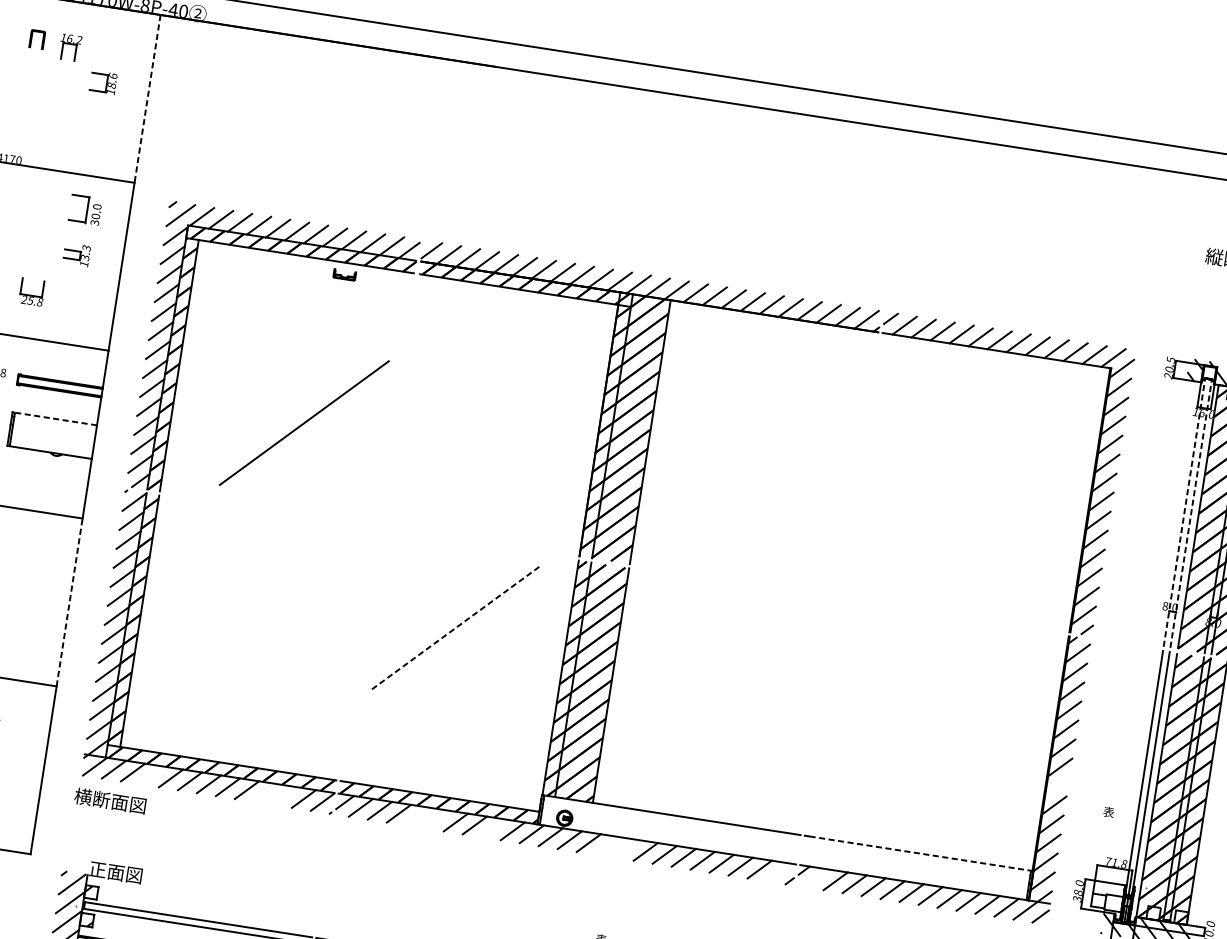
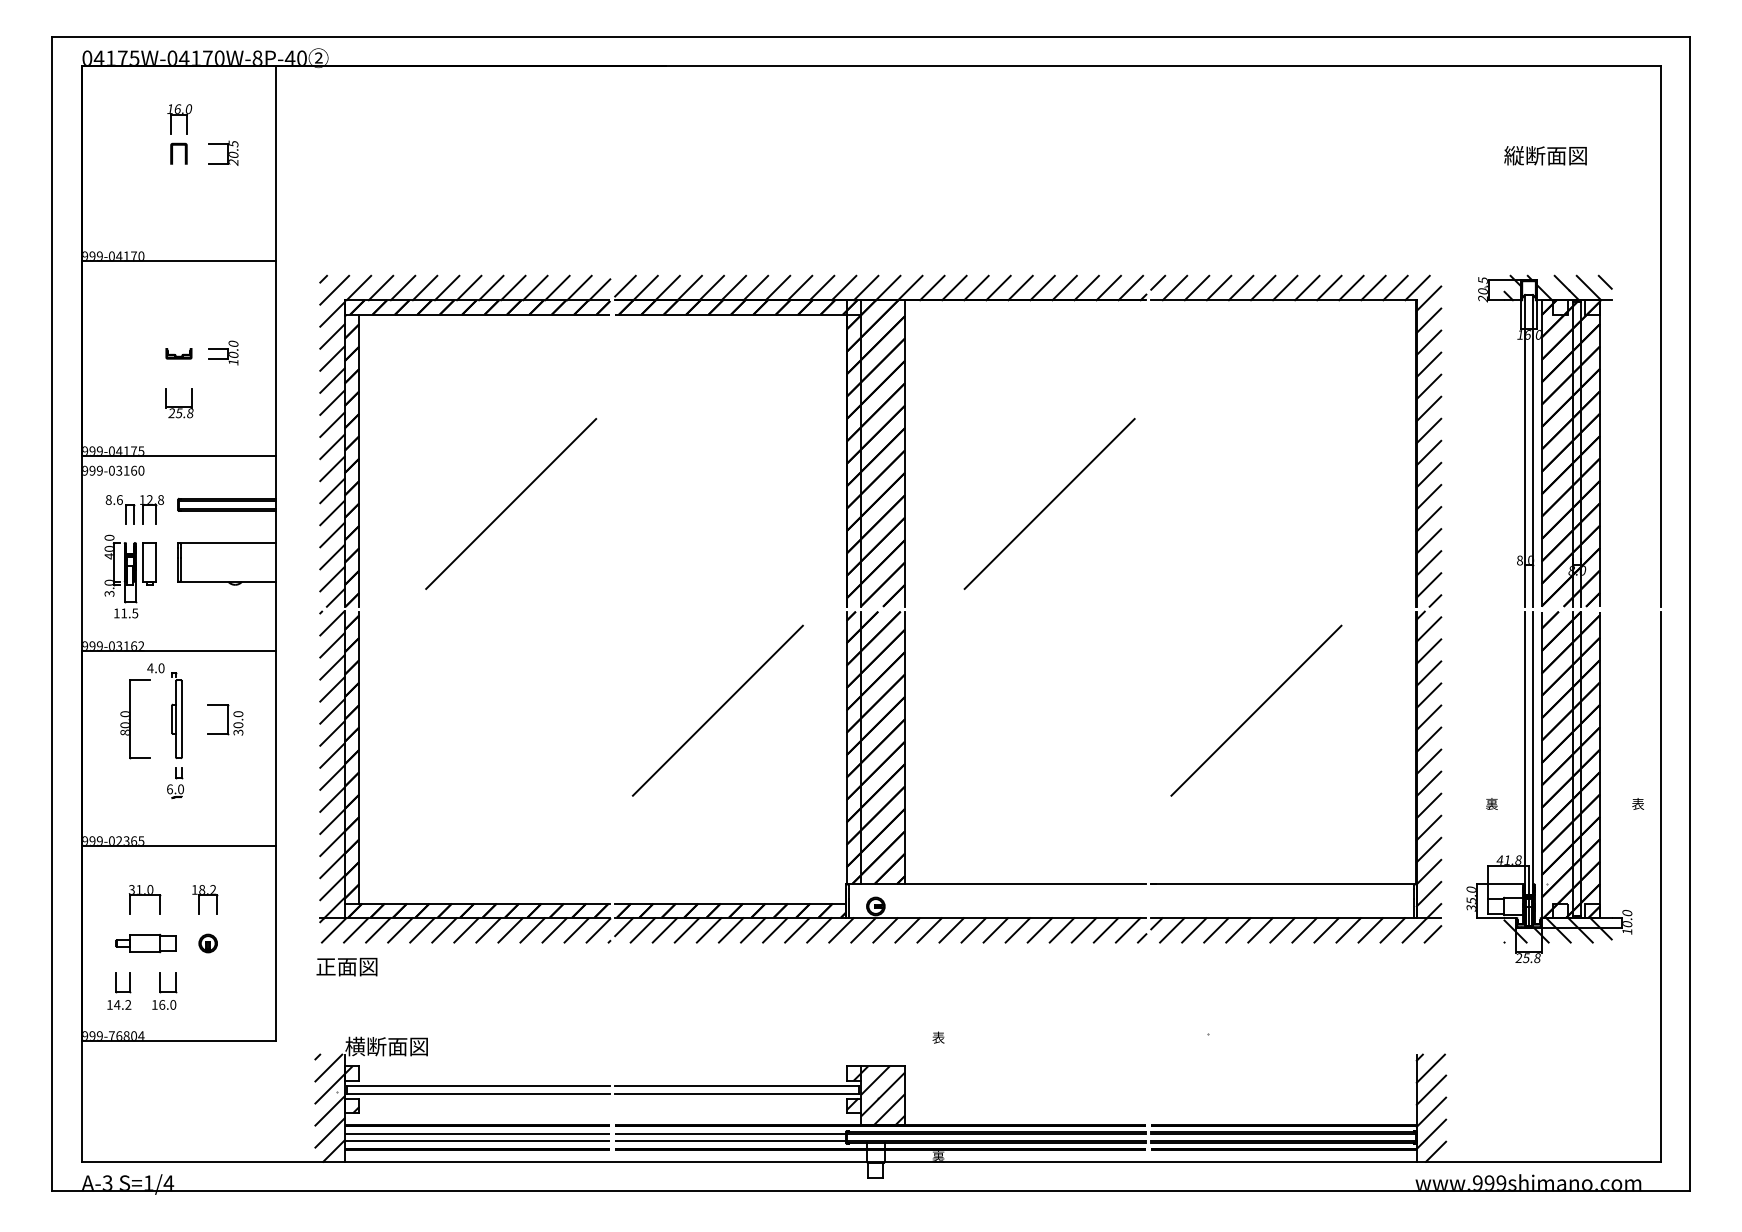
part: (36, 39) -> (178, 153), moved
text: (79, 40) -> (188, 109), 16.2 -> 16.0
text: (112, 83) -> (233, 152), 18.6 -> 20.5
line: (147, 99) -> (276, 164), dashed -> solid
part: (85, 209) -> (225, 719), moved
text: (85, 253) -> (233, 349), 13.3 -> 10.0
part: (344, 274) -> (178, 353), moved
line: (54, 418) -> (227, 542), dashed -> solid
line: (767, 494) -> (1049, 503), added
line: (1184, 513) -> (1525, 451), dashed -> solid
line: (1190, 514) -> (1532, 451), dashed -> solid
line: (69, 602) -> (276, 748), dashed -> solid
line: (454, 629) -> (717, 711), dashed -> solid
line: (918, 700) -> (1256, 710), added
line: (152, 775) -> (400, 930), added
line: (1056, 786) -> (1428, 783), added
line: (265, 793) -> (532, 930), added
line: (284, 796) -> (554, 930), added
text: (110, 800) -> (357, 966), 横断面図 -> 正面図
text: (1108, 812) -> (1491, 804), 表 -> 裏
line: (417, 816) -> (708, 930), added
line: (436, 819) -> (730, 930), added
line: (494, 828) -> (797, 930), added
line: (607, 846) -> (929, 930), added
line: (626, 849) -> (951, 930), added
line: (919, 853) -> (1284, 884), dashed -> solid
text: (1107, 860) -> (1499, 859), 71.8 -> 41.8
line: (778, 872) -> (1127, 930), added
text: (124, 873) -> (386, 1046), 正面図 -> 横断面図
line: (816, 878) -> (1172, 930), added
text: (1077, 892) -> (1470, 900), 38.0 -> 35.0

